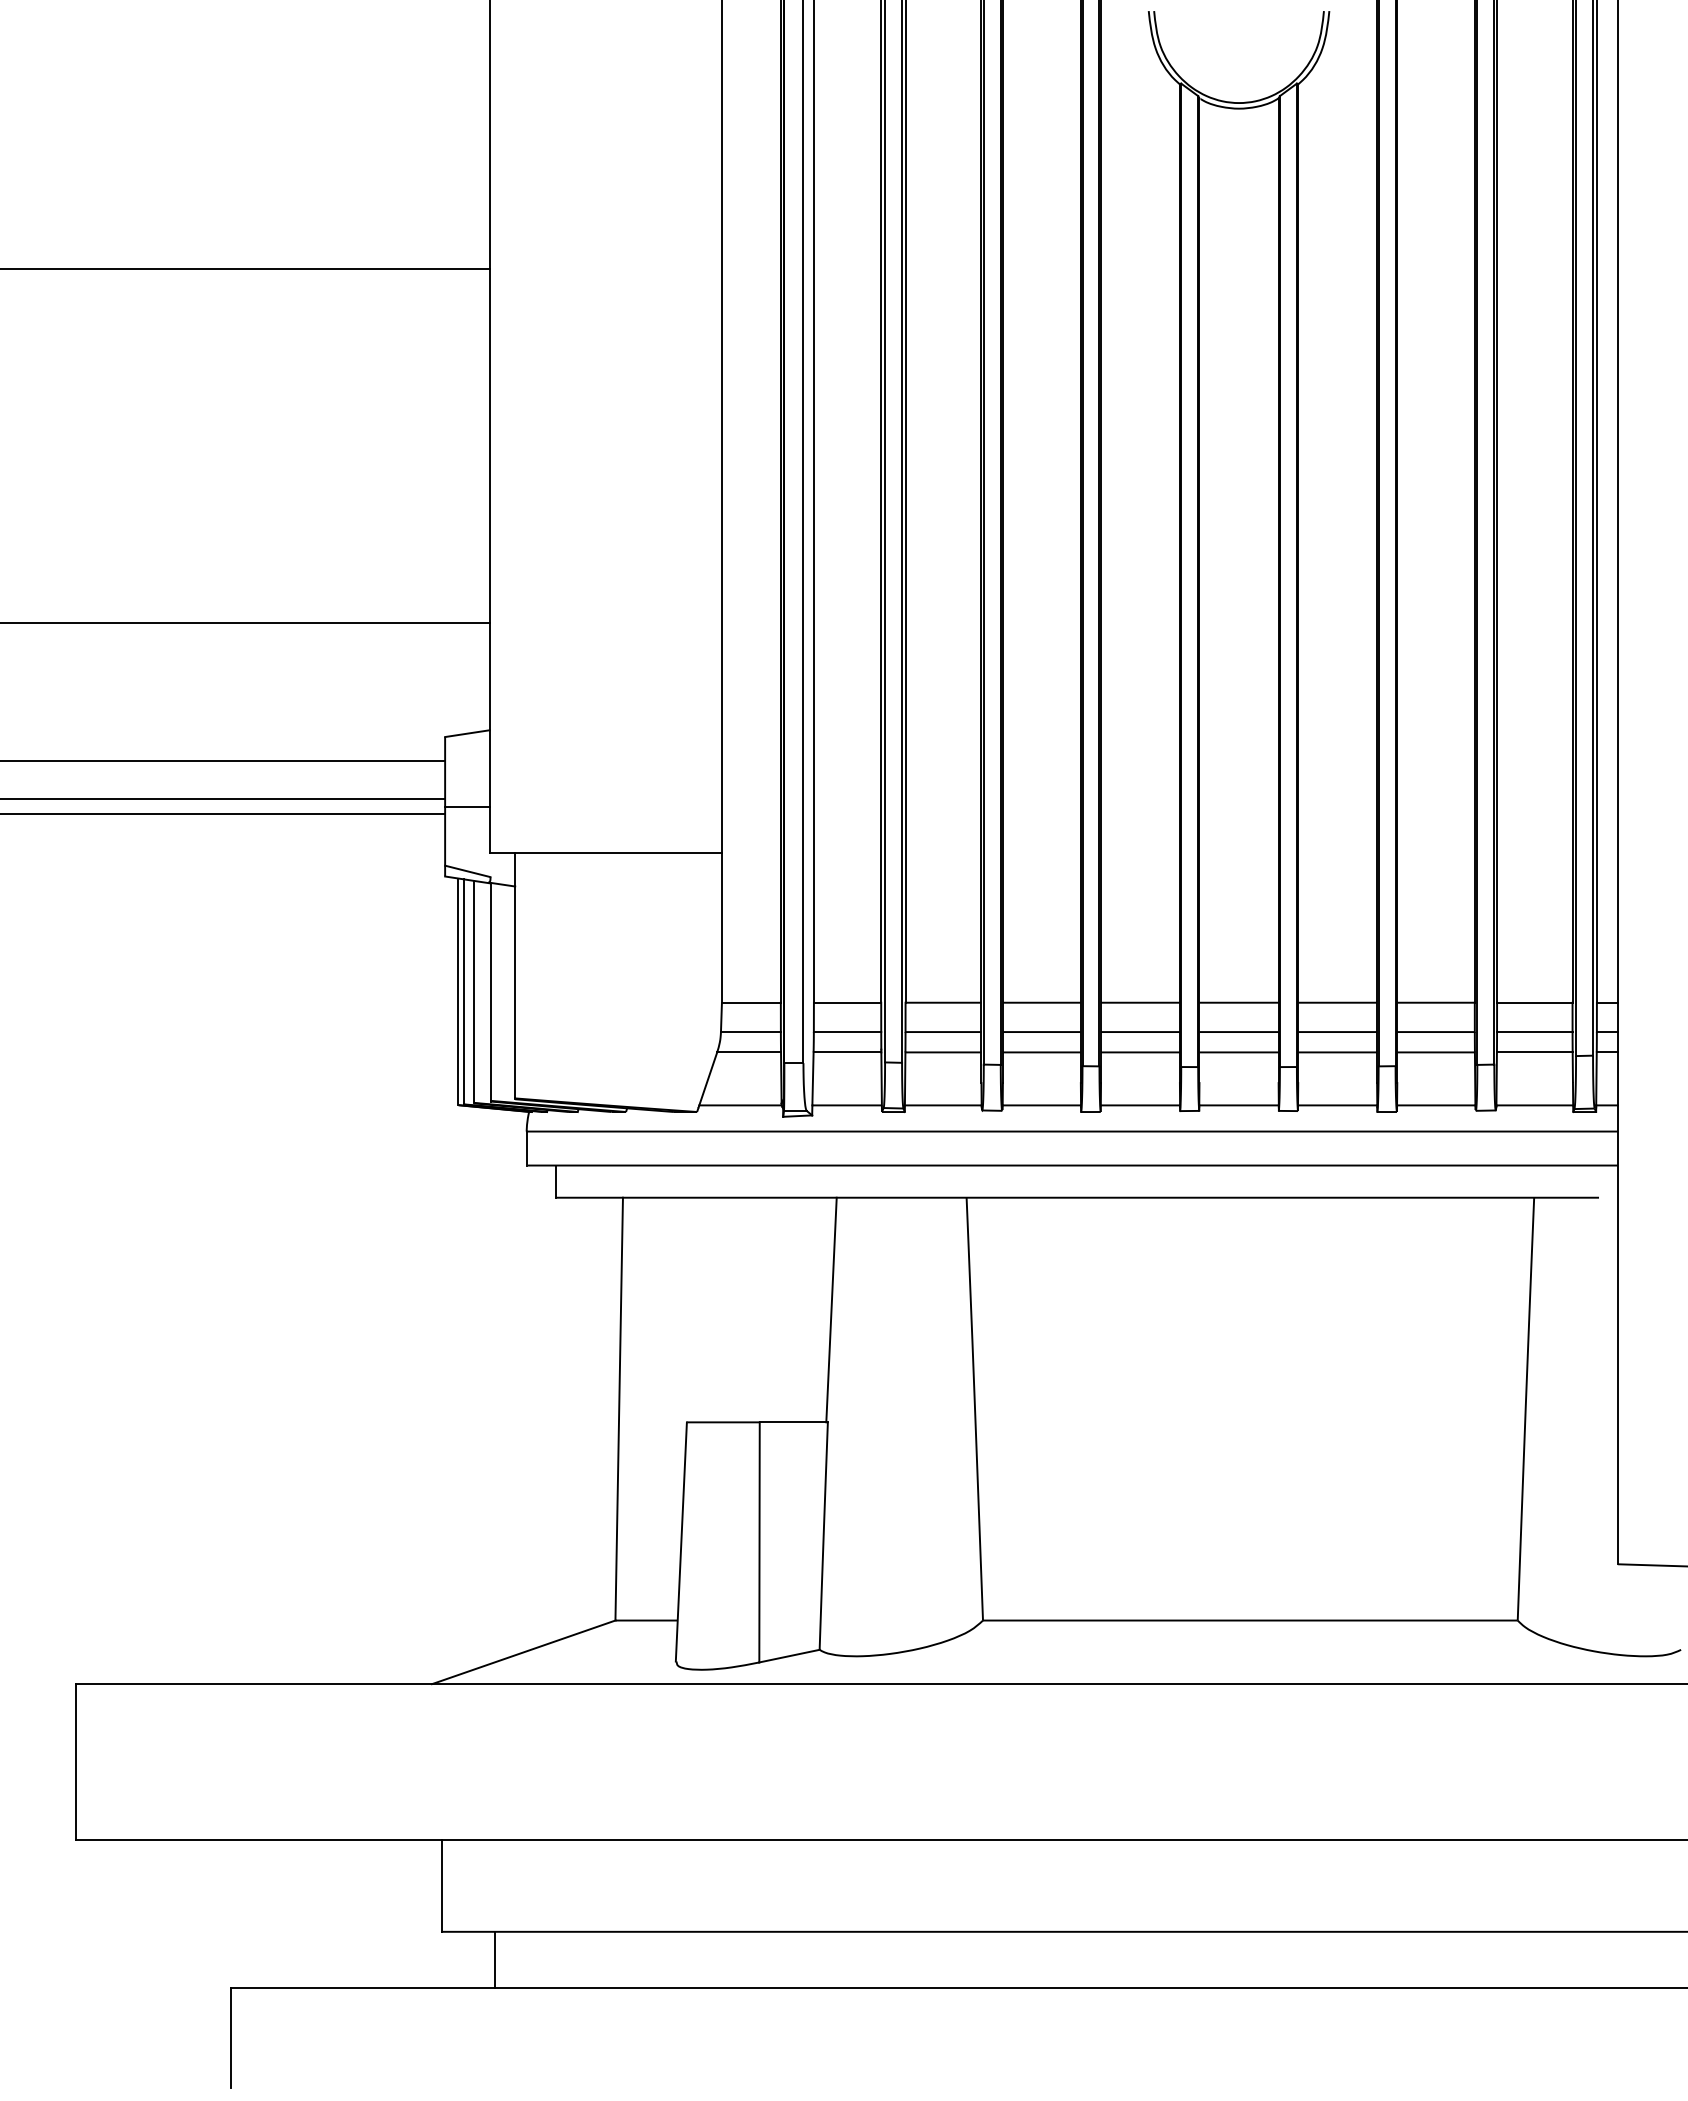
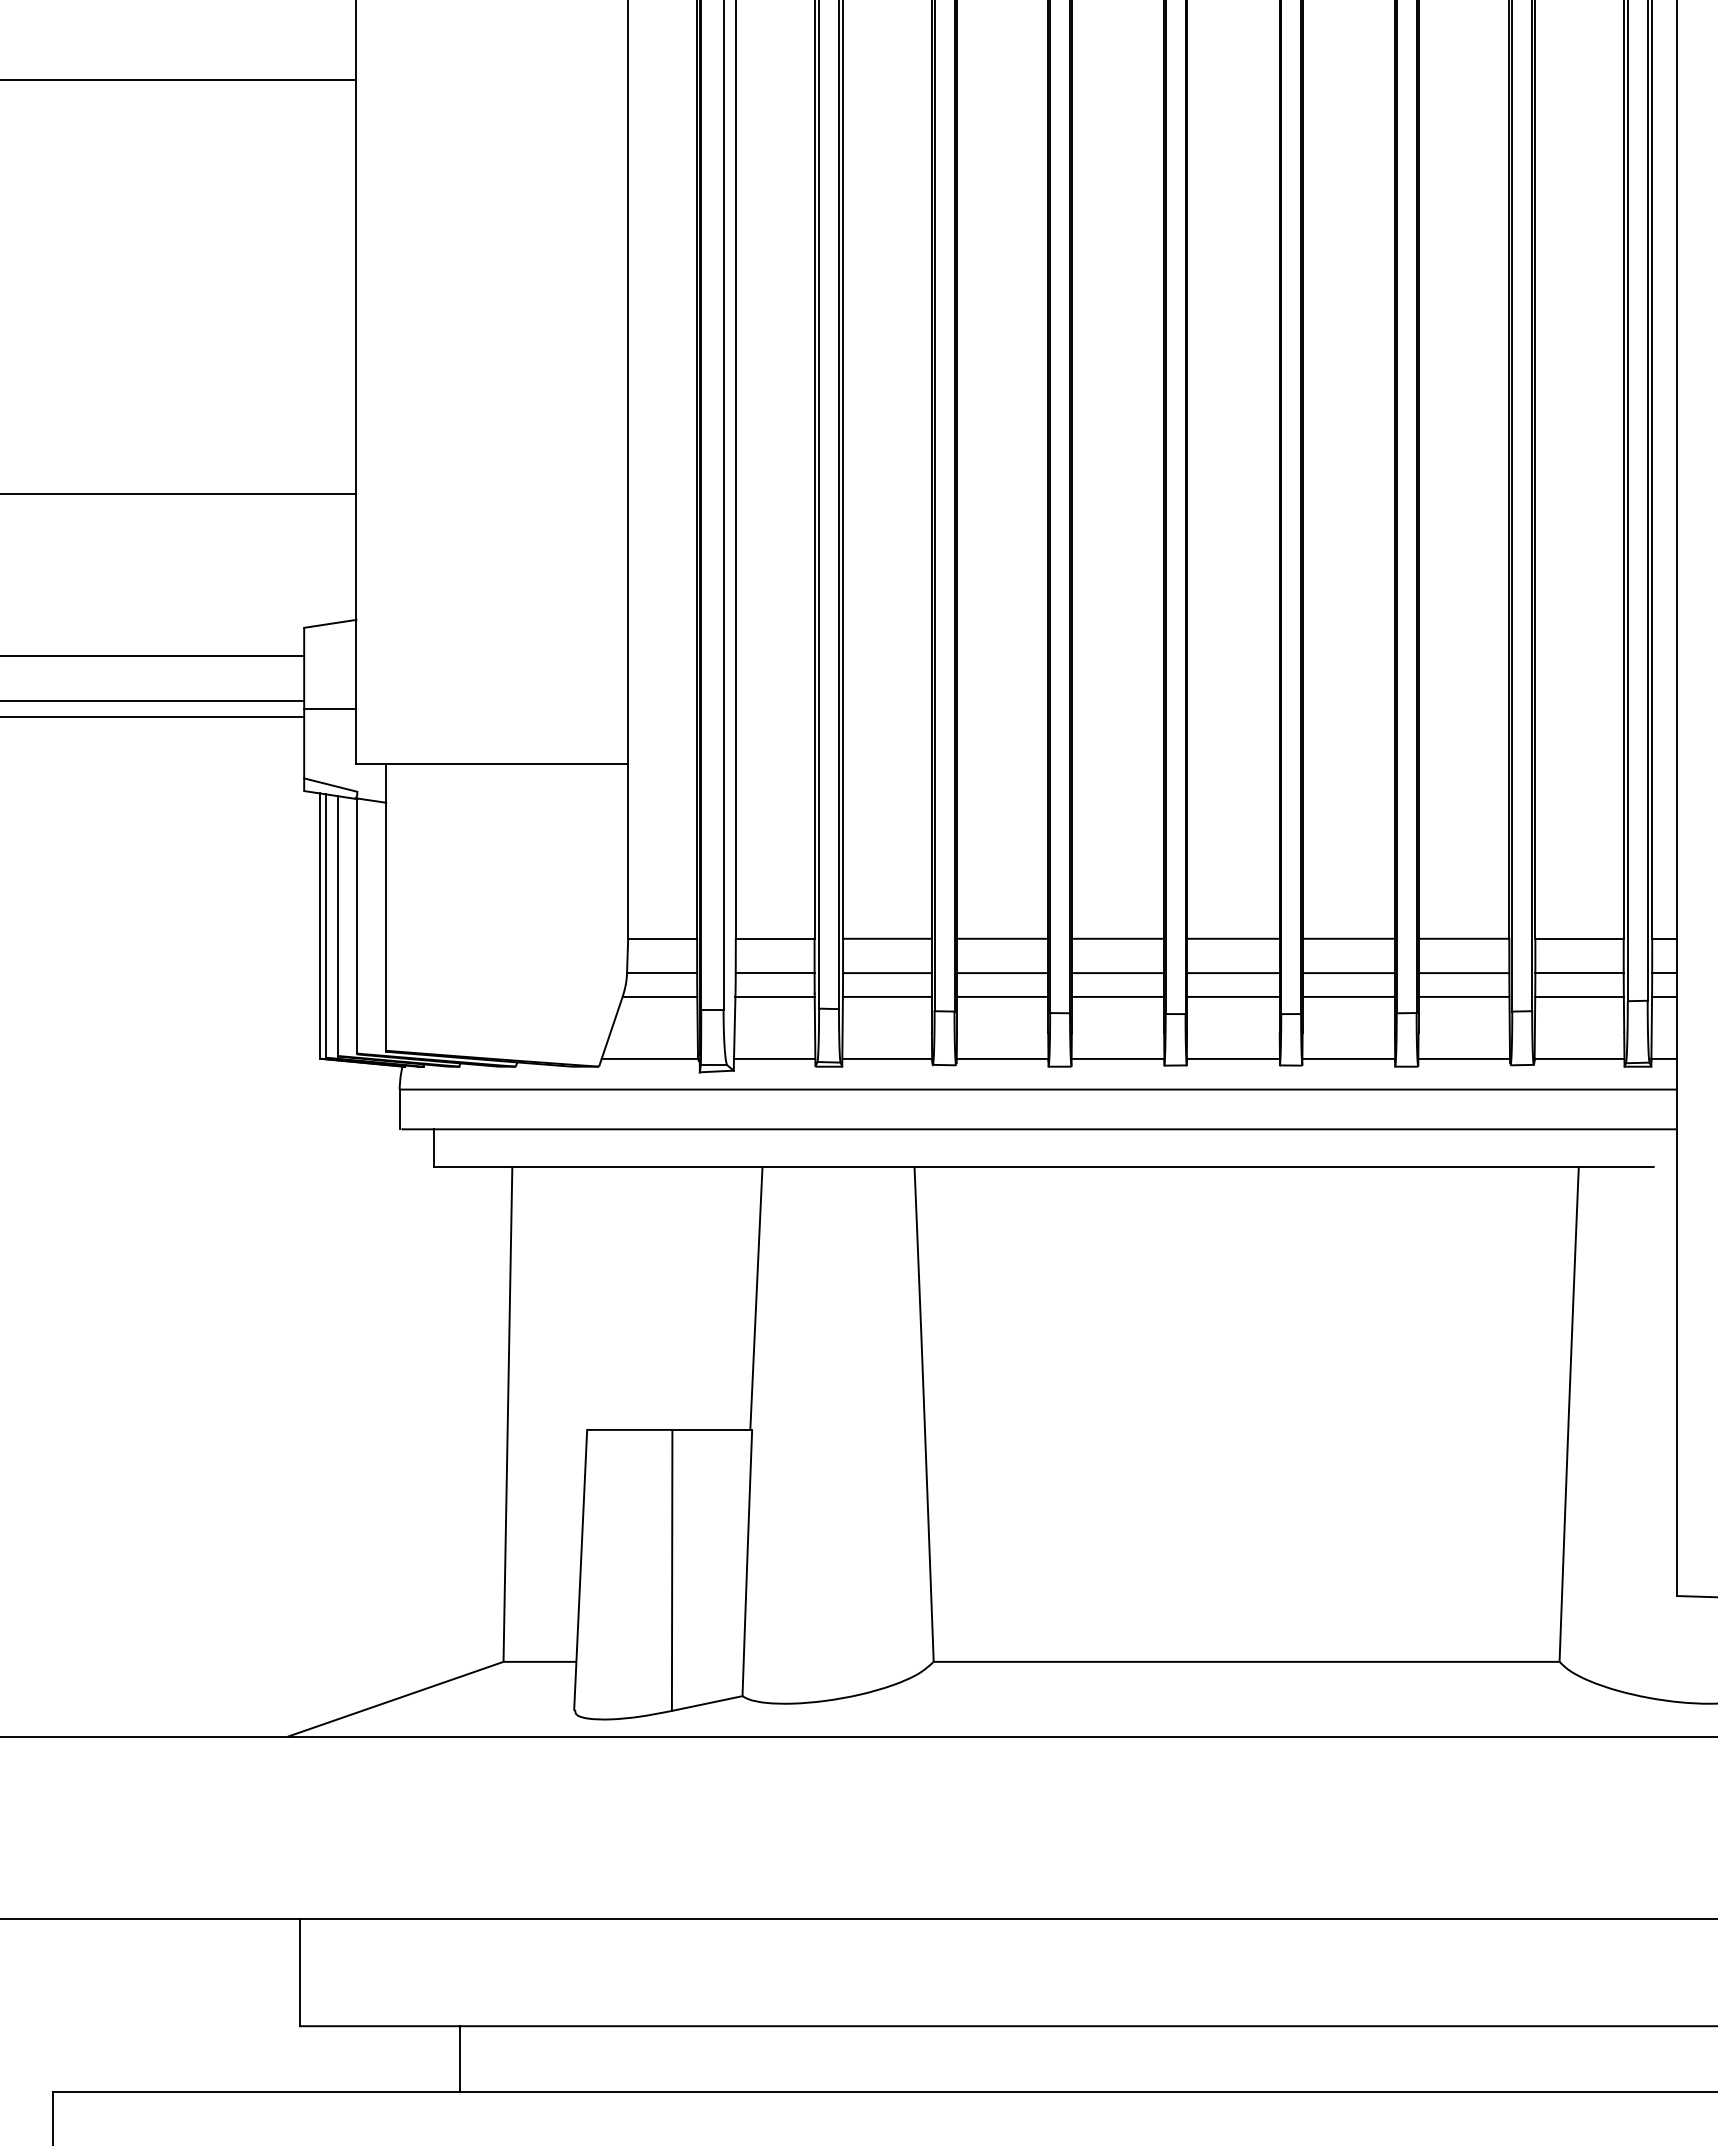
line: (495, 1959) -> (460, 2058), moved

